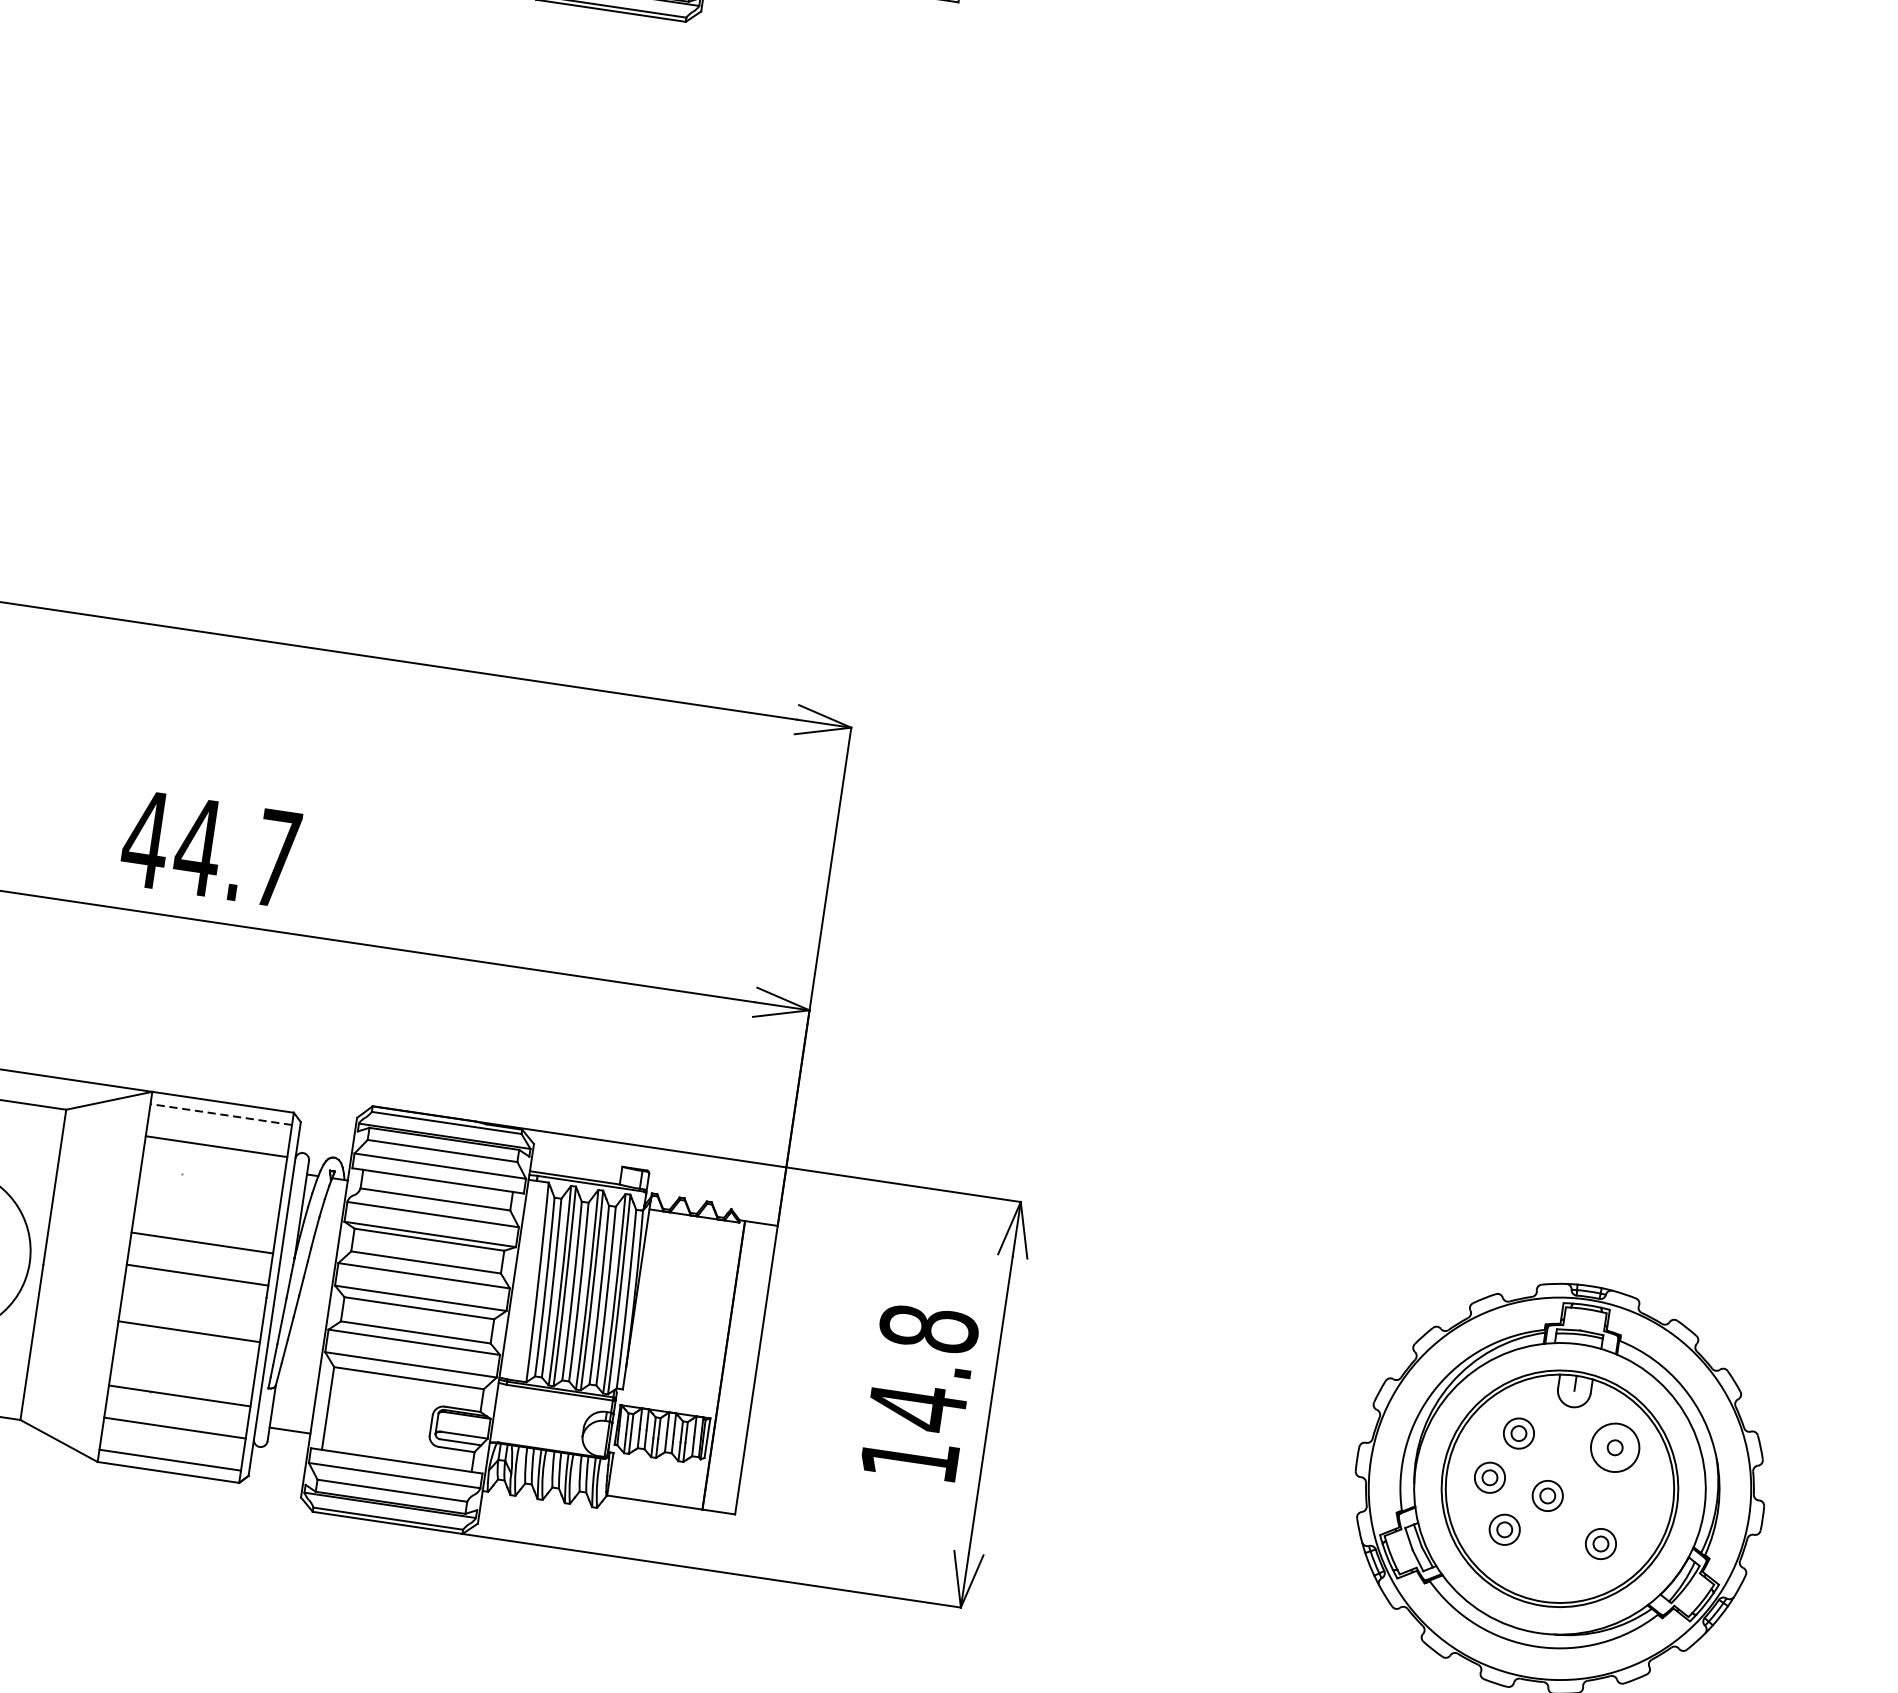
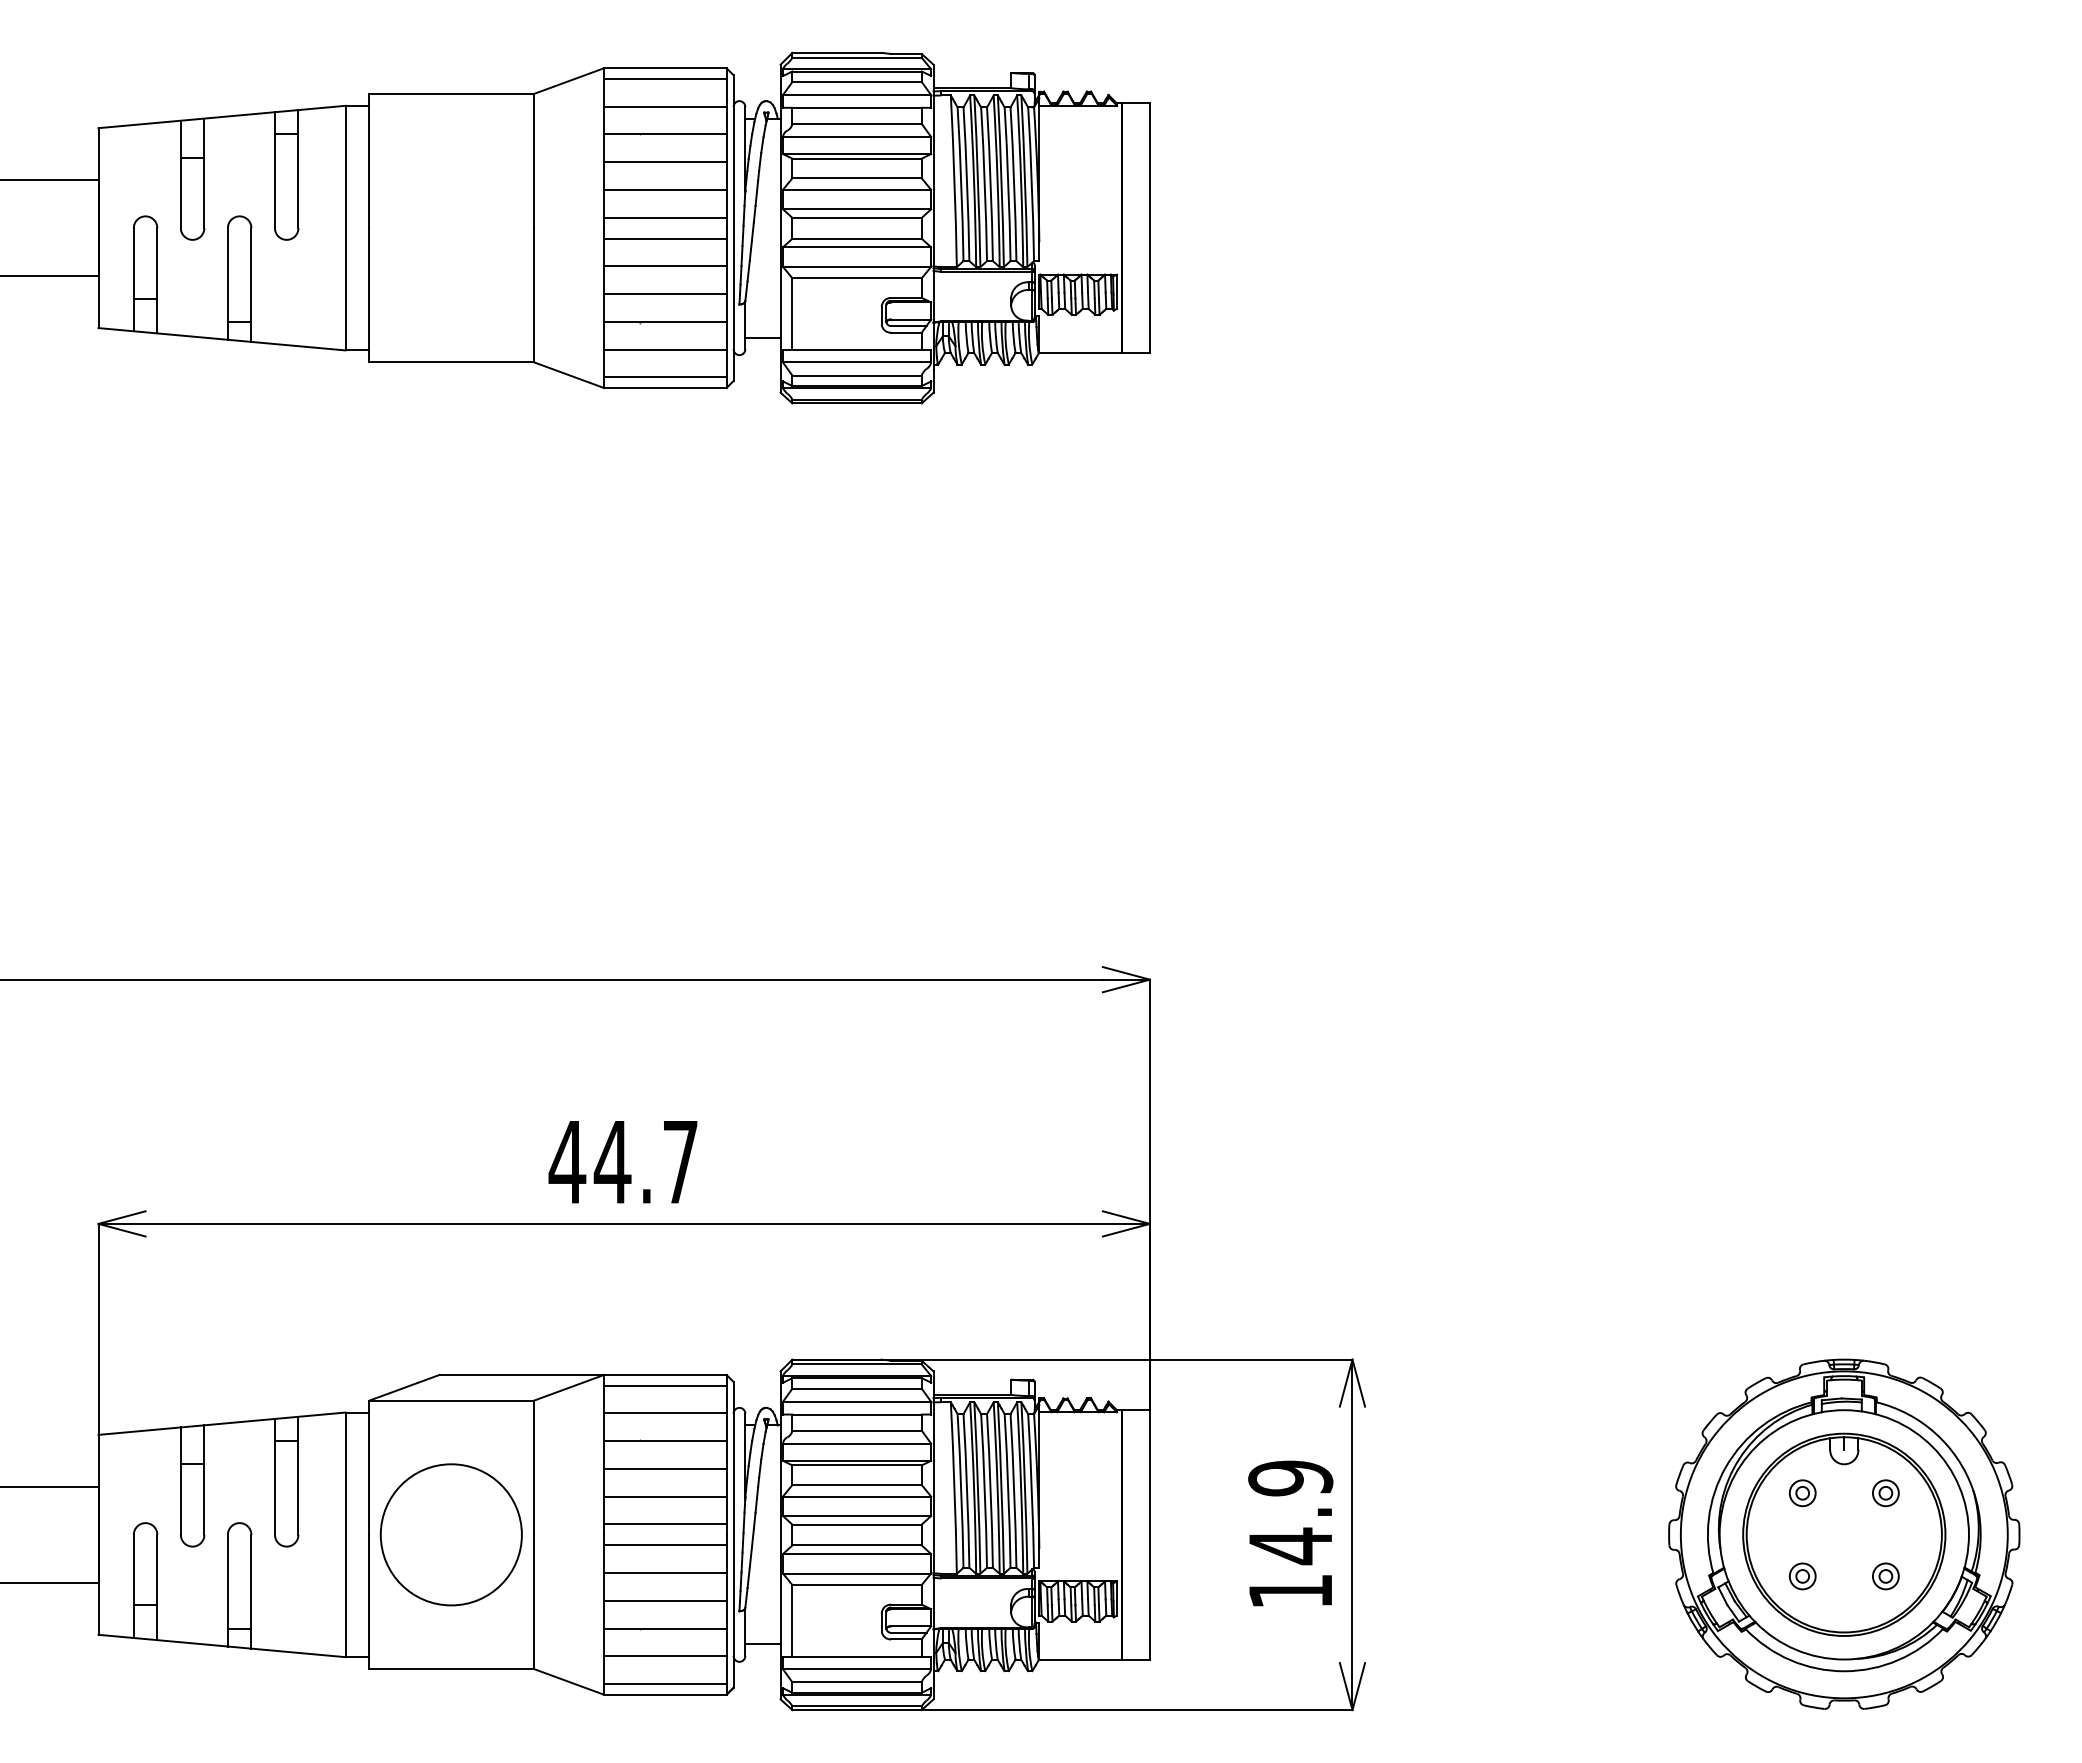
line: (220, 1114) -> (664, 1385), dashed -> solid
line: (211, 1179) -> (665, 1441), added
line: (207, 1210) -> (665, 1468), added
line: (194, 1299) -> (665, 1545), added
text: (928, 1328) -> (1290, 1478), 14.8 -> 14.9
line: (184, 1363) -> (665, 1600), added
circle: (1614, 1448) -> (1885, 1493), size x0.62
part: (1489, 1478) -> (1783, 1534), removed
part: (1547, 1495) -> (1834, 1542), removed

